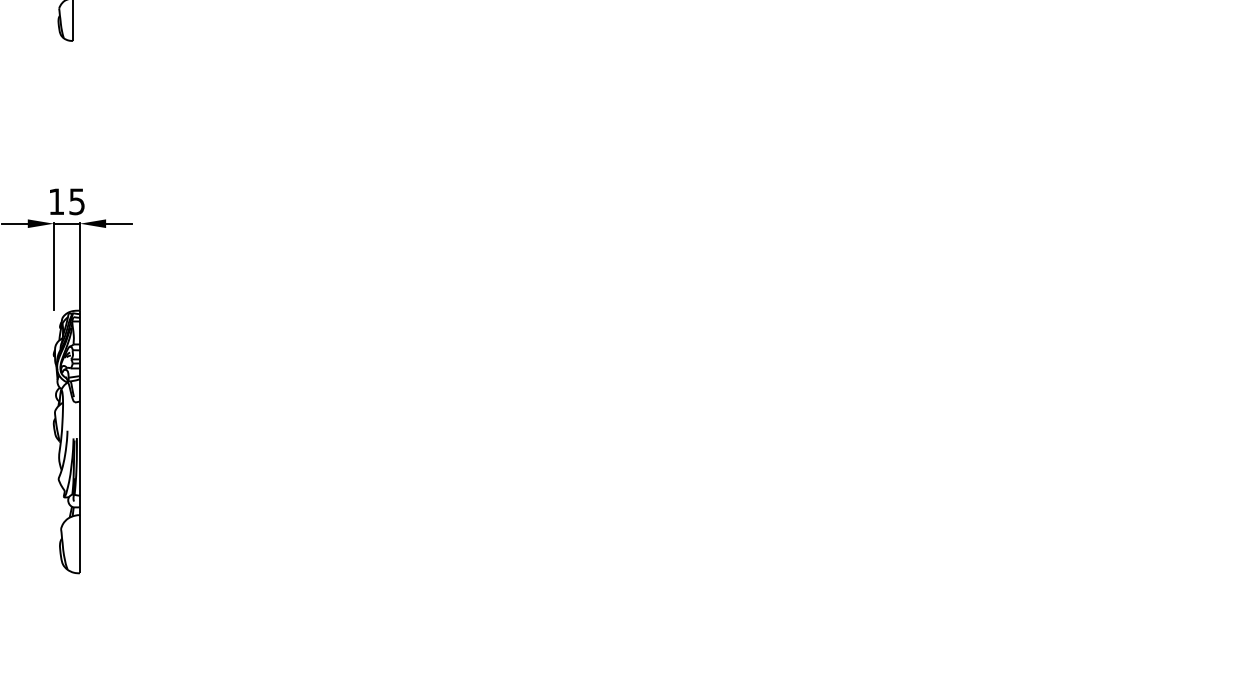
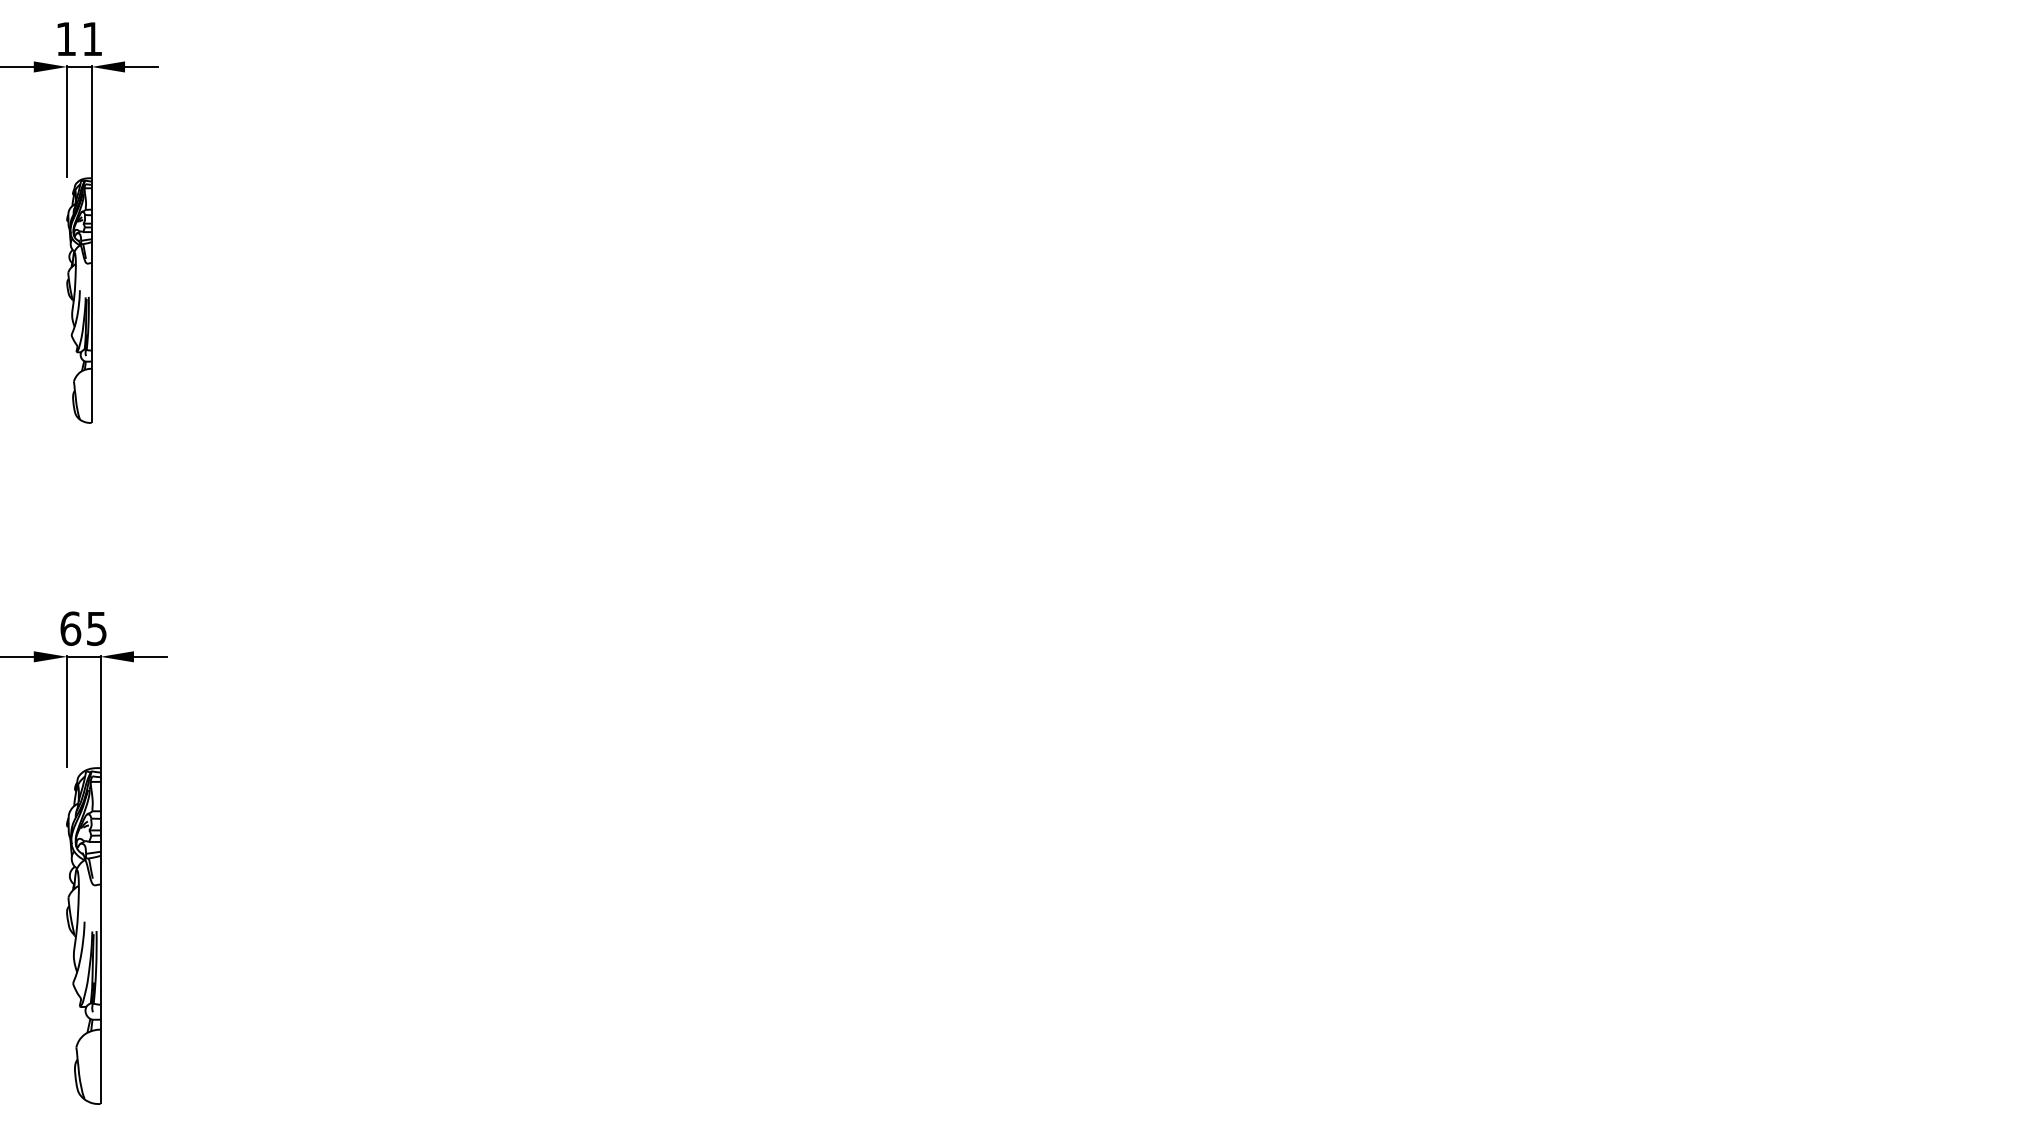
text: (56, 201) -> (70, 628), 15 -> 65

